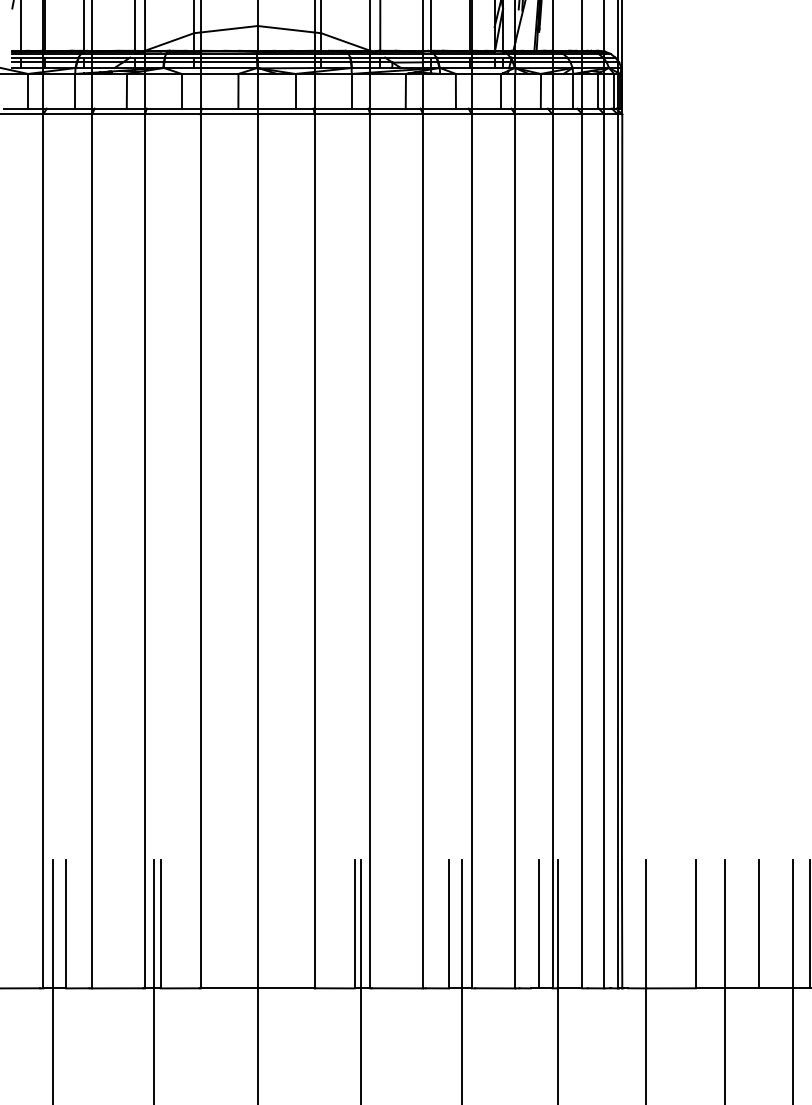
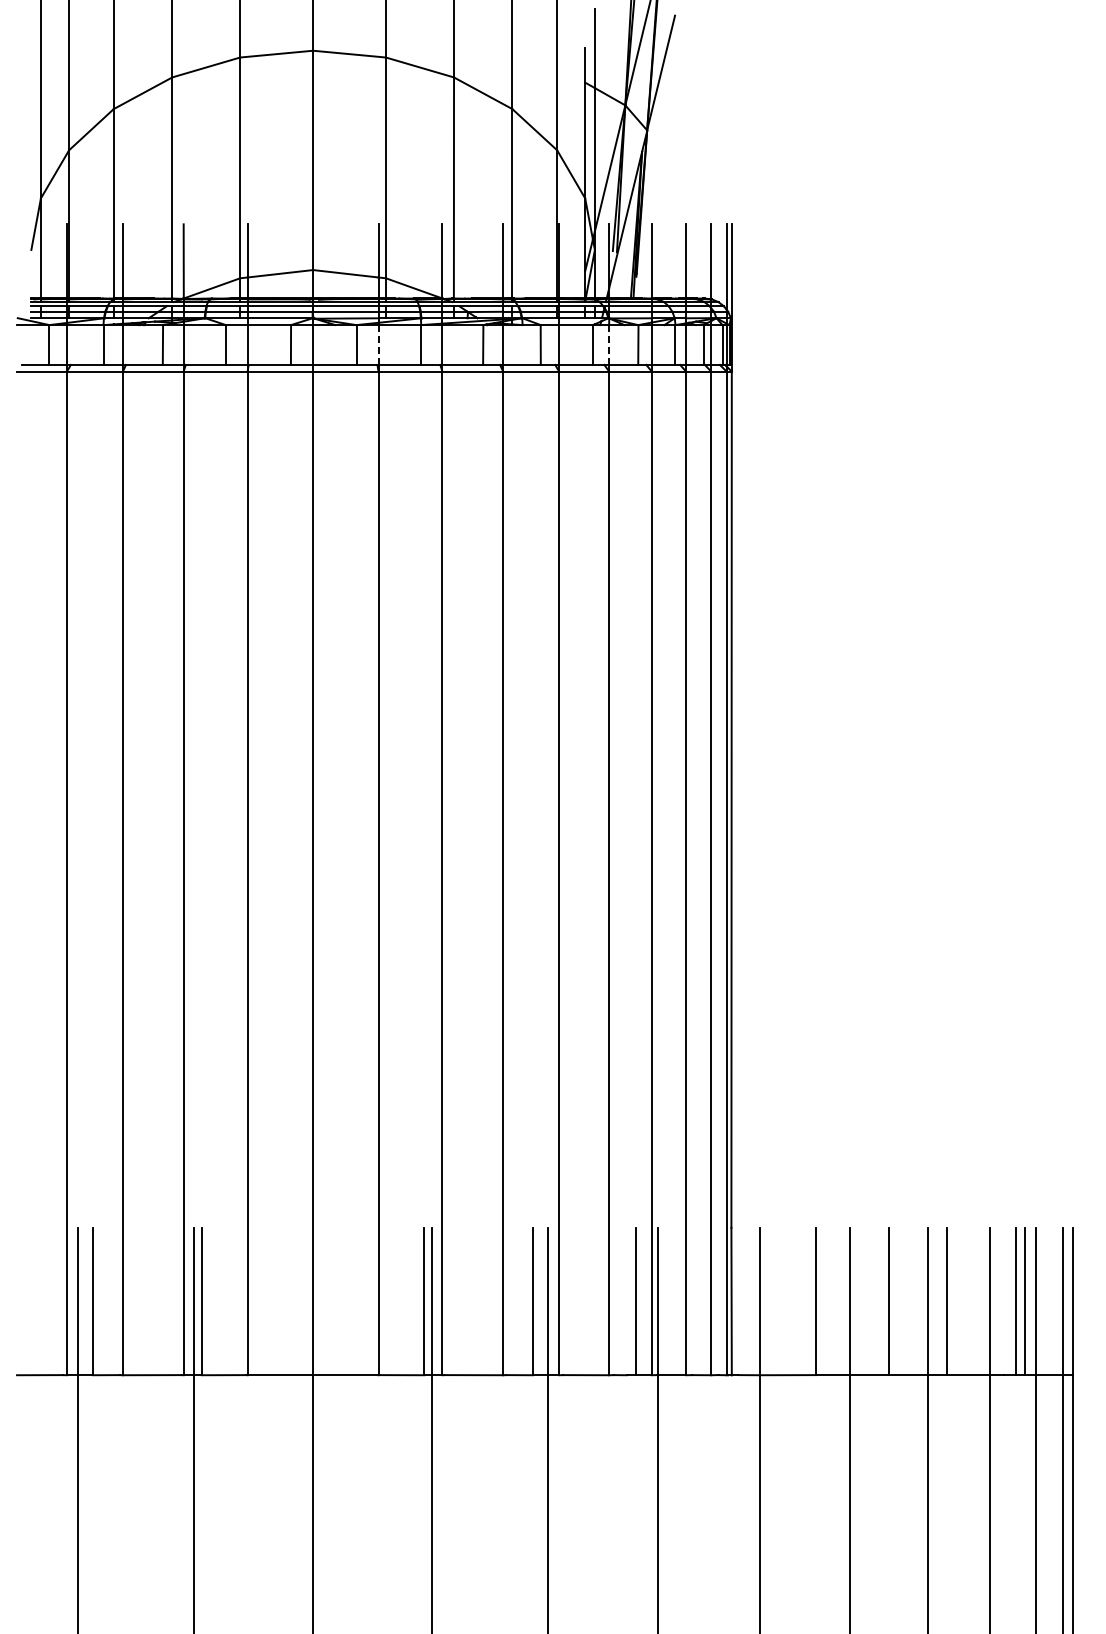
line: (314, 91) -> (378, 345), solid -> dashed
line: (515, 91) -> (609, 345), solid -> dashed

